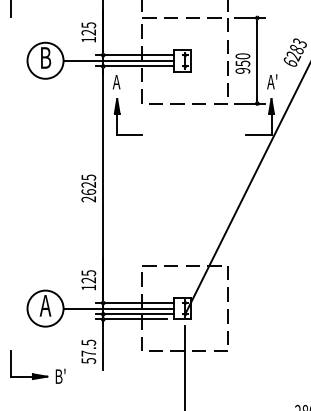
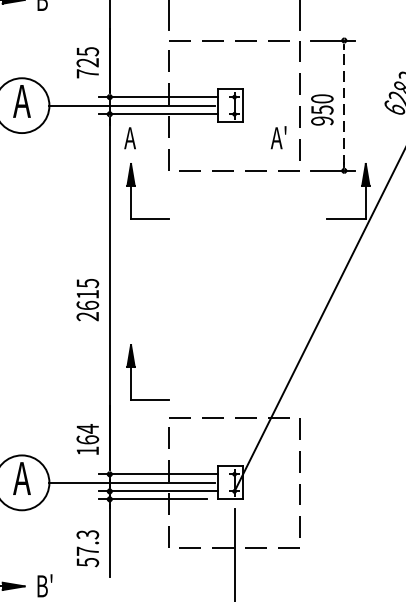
text: (88, 39) -> (87, 73), 125 -> 725
text: (45, 57) -> (21, 100), B -> A
line: (257, 60) -> (344, 105), solid -> dashed
text: (272, 81) -> (279, 137), moved
text: (88, 184) -> (87, 293), 2625 -> 2615
part: (120, 233) -> (136, 368), added
text: (88, 276) -> (87, 433), 125 -> 164
text: (88, 342) -> (87, 534), 57.5 -> 57.3

